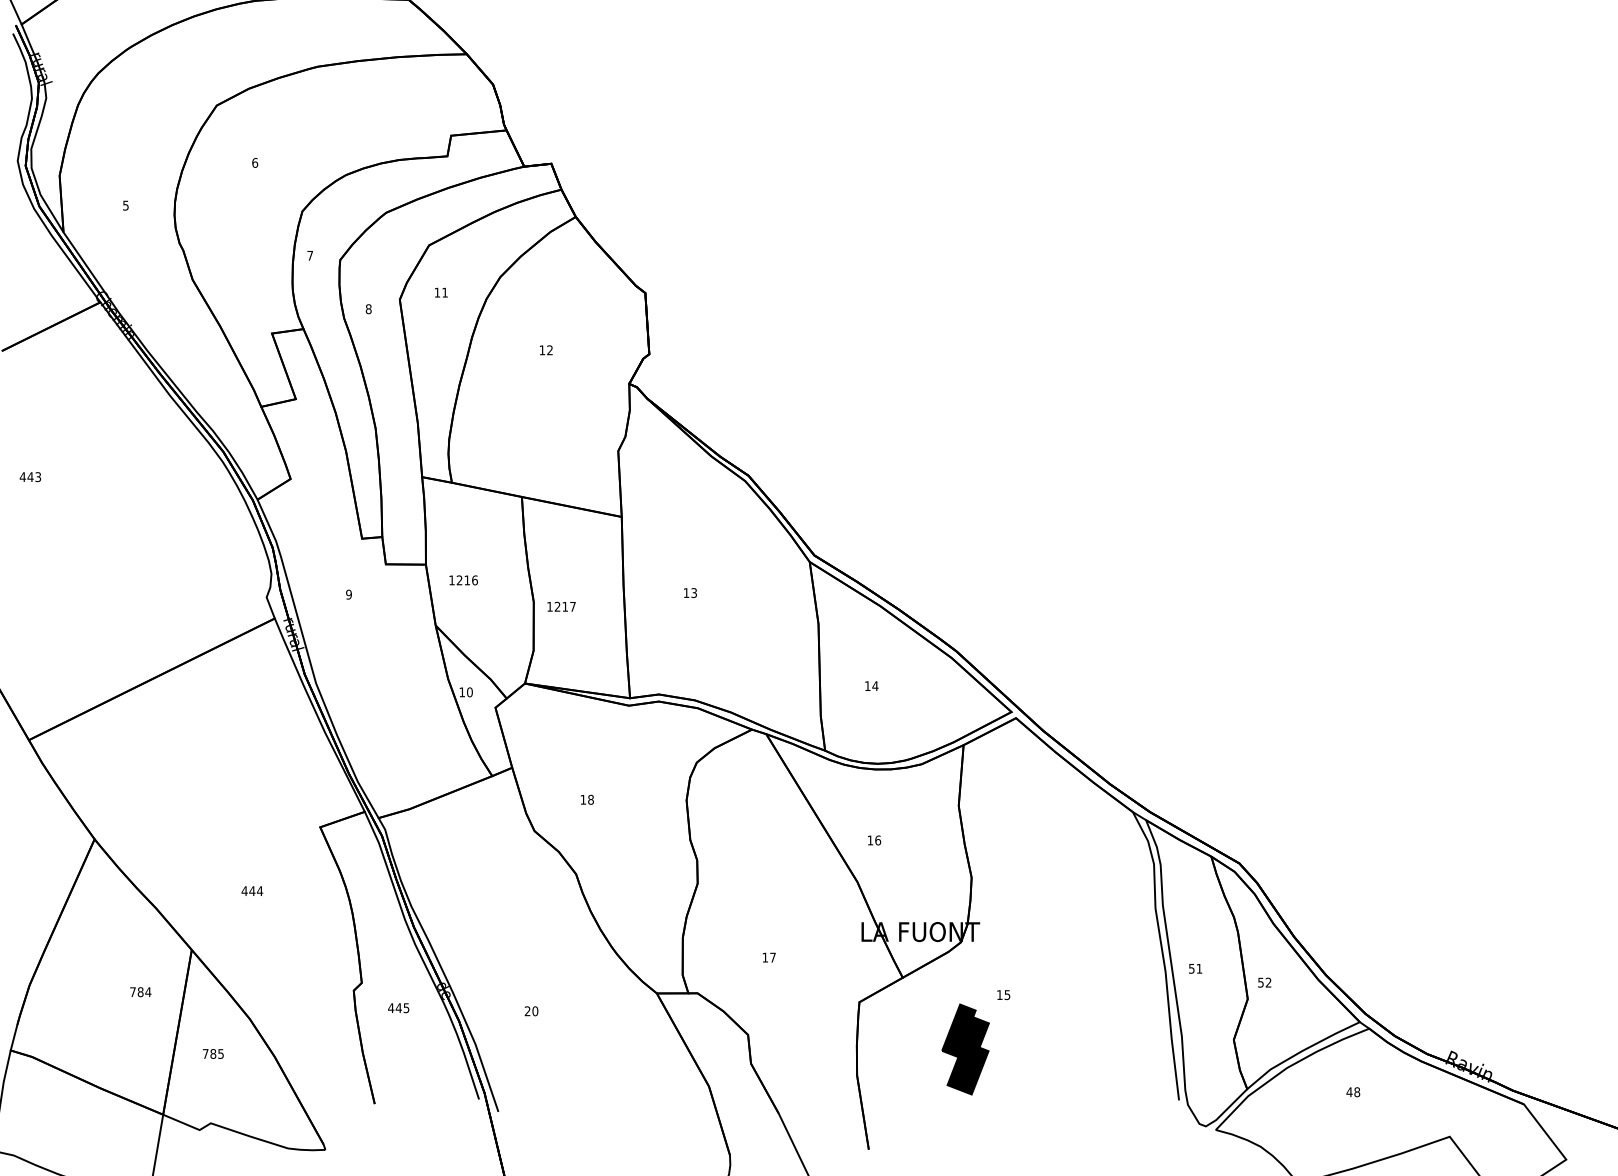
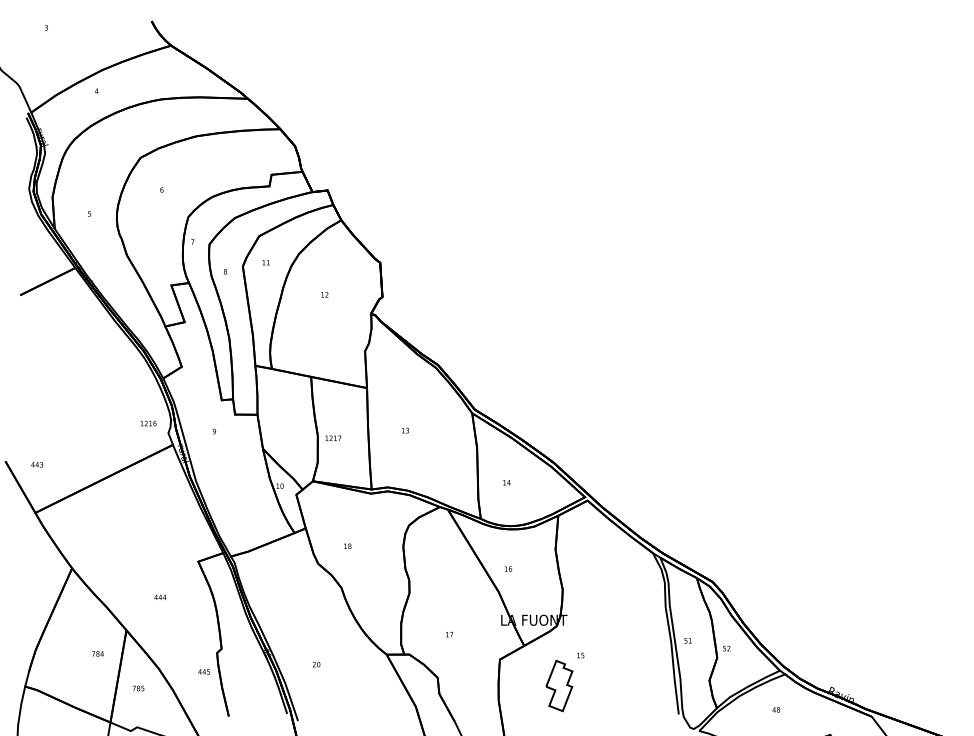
text: (30, 476) -> (37, 464), moved
text: (463, 580) -> (148, 423), moved
text: (399, 1007) -> (204, 671), moved
fill: (965, 1048) -> (559, 685), removed

